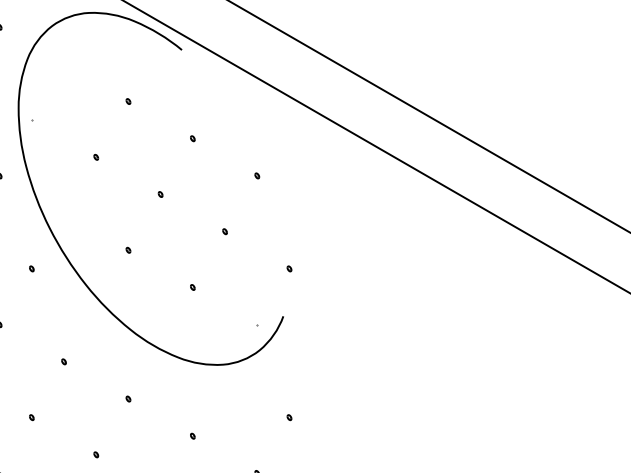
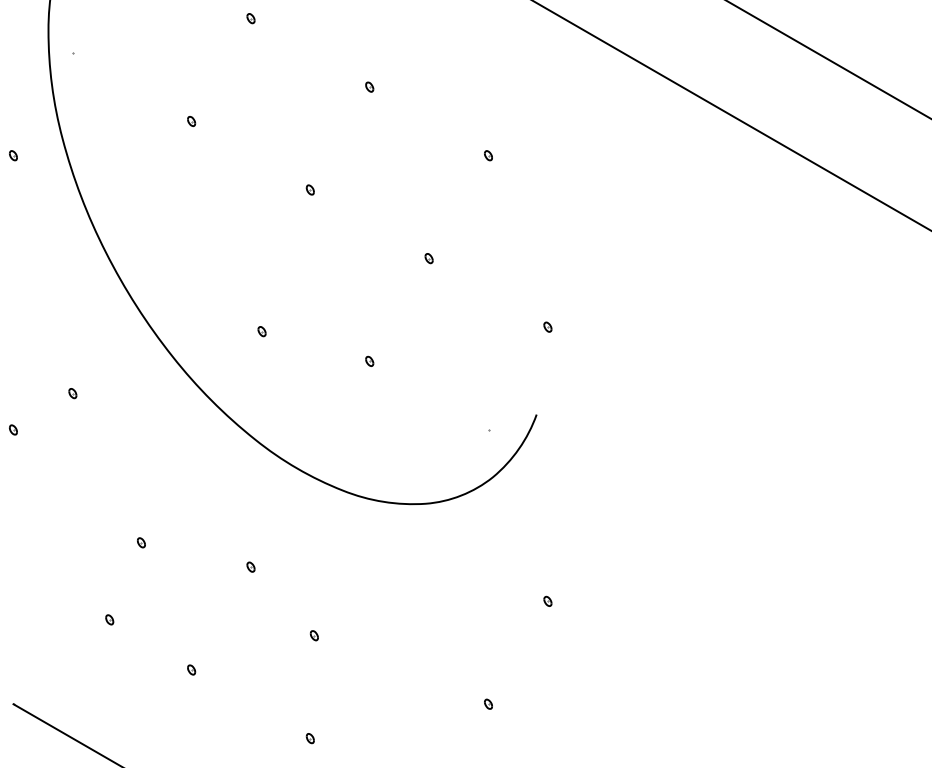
part: (128, 249) -> (262, 330), moved
part: (31, 268) -> (72, 392), moved
part: (63, 361) -> (140, 542), moved
part: (31, 417) -> (109, 619), moved
part: (192, 435) -> (313, 634), moved

